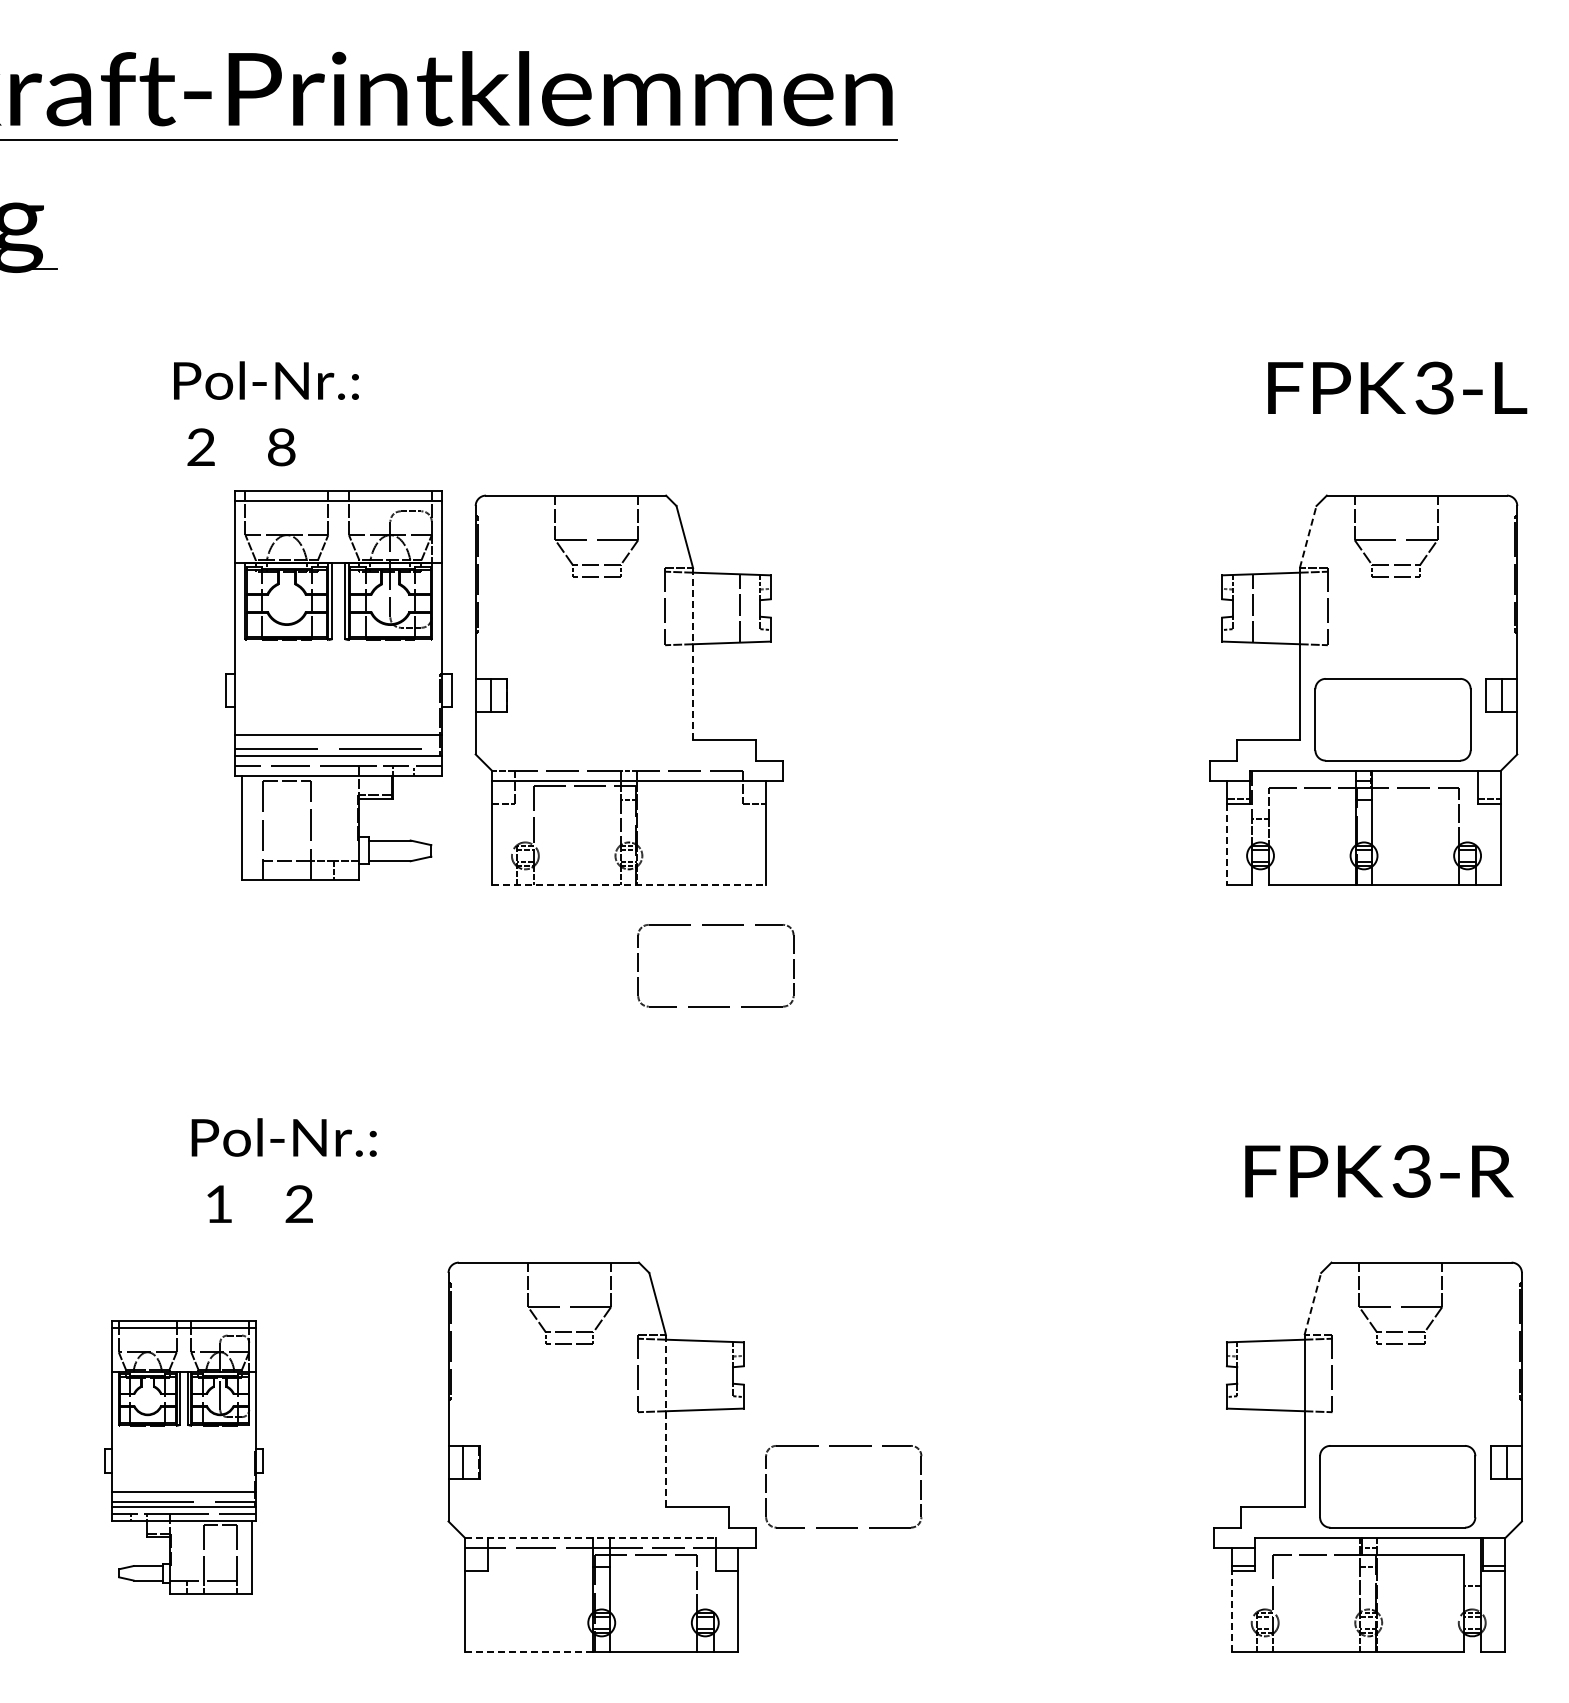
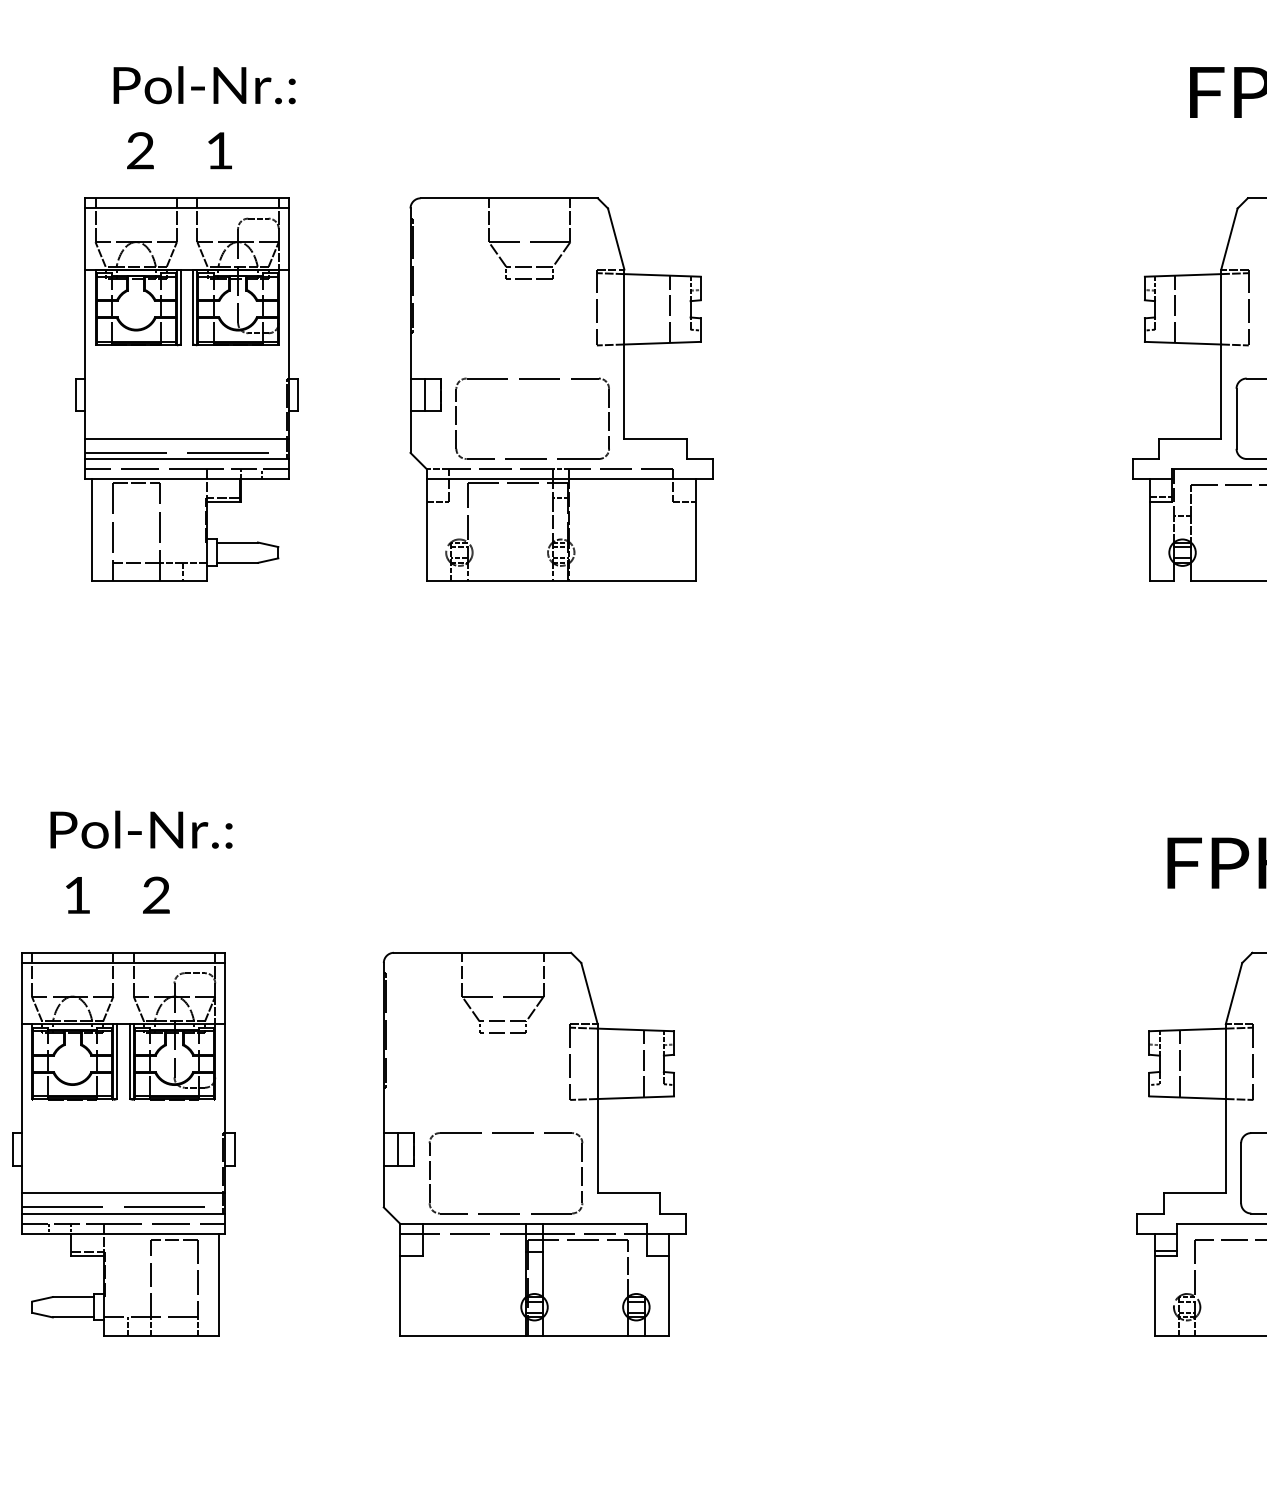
text: (281, 447) -> (219, 150), 8 -> 1
line: (1308, 536) -> (1229, 238), dashed -> solid
line: (693, 654) -> (624, 354), dashed -> solid
part: (338, 685) -> (187, 390), moved
line: (1227, 845) -> (1150, 542), dashed -> solid
line: (628, 884) -> (560, 580), dashed -> solid
part: (715, 925) -> (532, 379), moved
text: (283, 1170) -> (140, 862), moved
line: (1312, 1303) -> (1233, 993), dashed -> solid
line: (712, 1375) -> (643, 1063), added
line: (1257, 1375) -> (1179, 1063), added
line: (665, 1421) -> (597, 1109), dashed -> solid
part: (843, 1446) -> (505, 1133), moved
part: (183, 1457) -> (123, 1144), size x1.43
line: (590, 1538) -> (523, 1224), dashed -> solid
line: (1232, 1611) -> (1154, 1295), dashed -> solid
line: (529, 1651) -> (463, 1335), dashed -> solid

